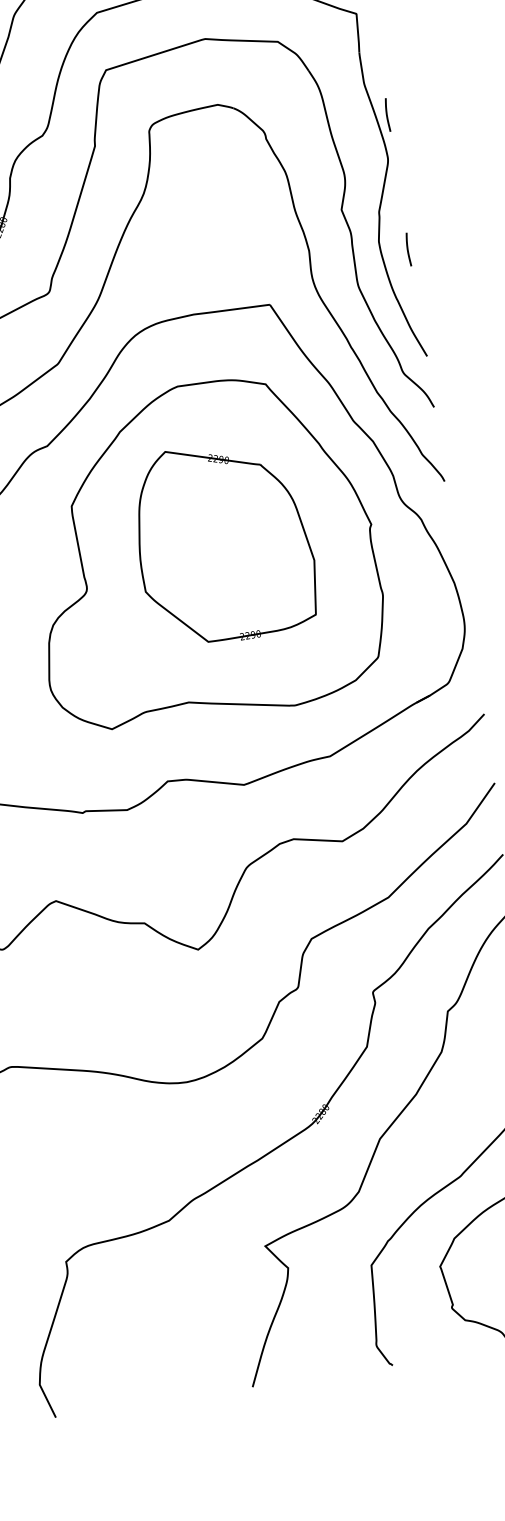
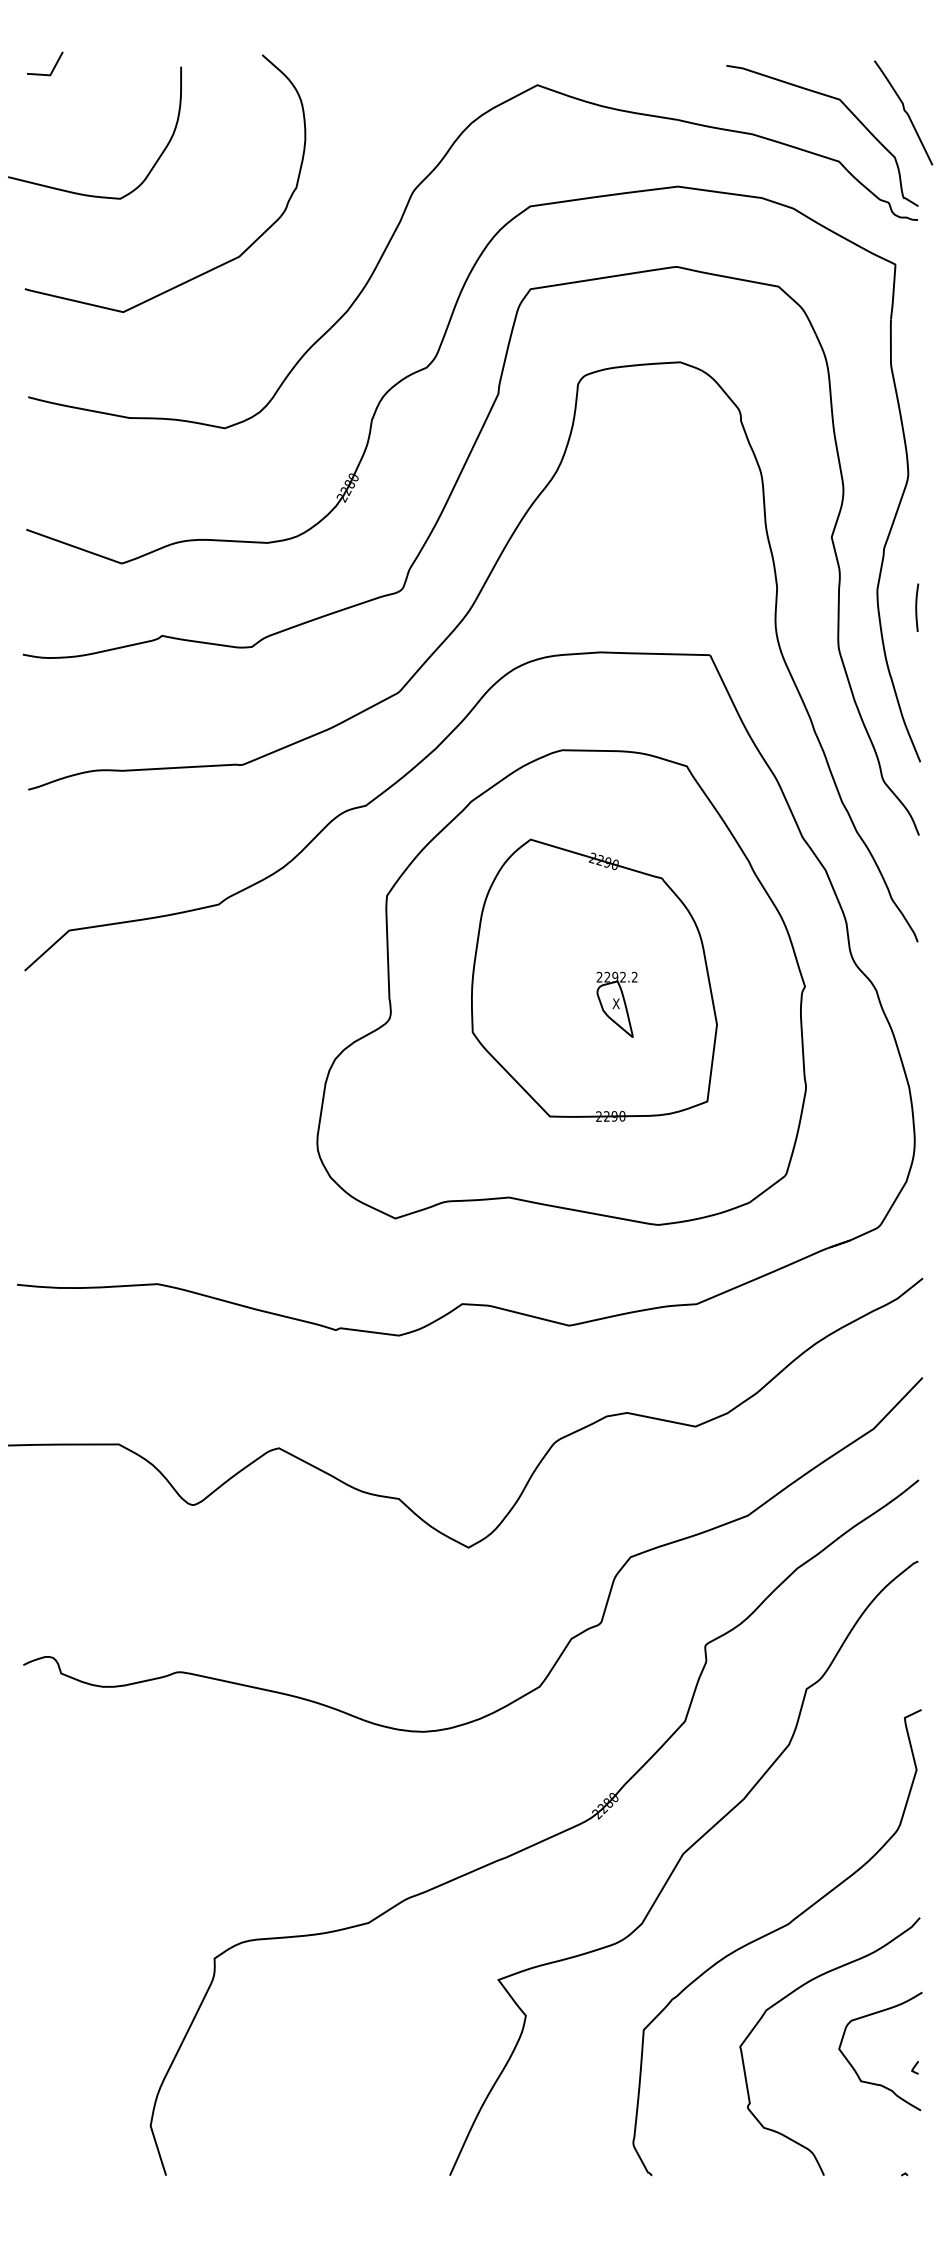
curve: (387, 114) -> (917, 413), removed
part: (242, 557) -> (616, 1004), added

